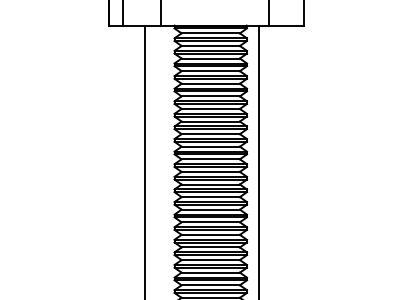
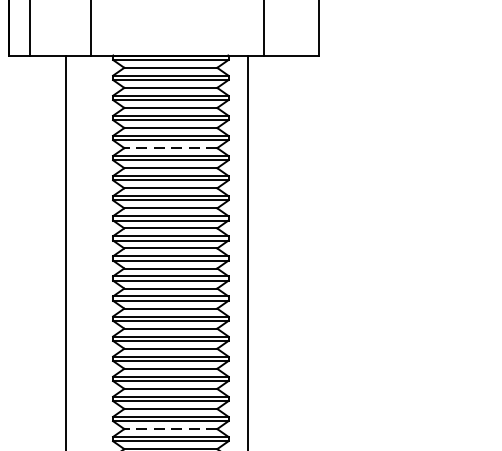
line: (210, 83) -> (170, 147), solid -> dashed
line: (210, 260) -> (170, 429), solid -> dashed

